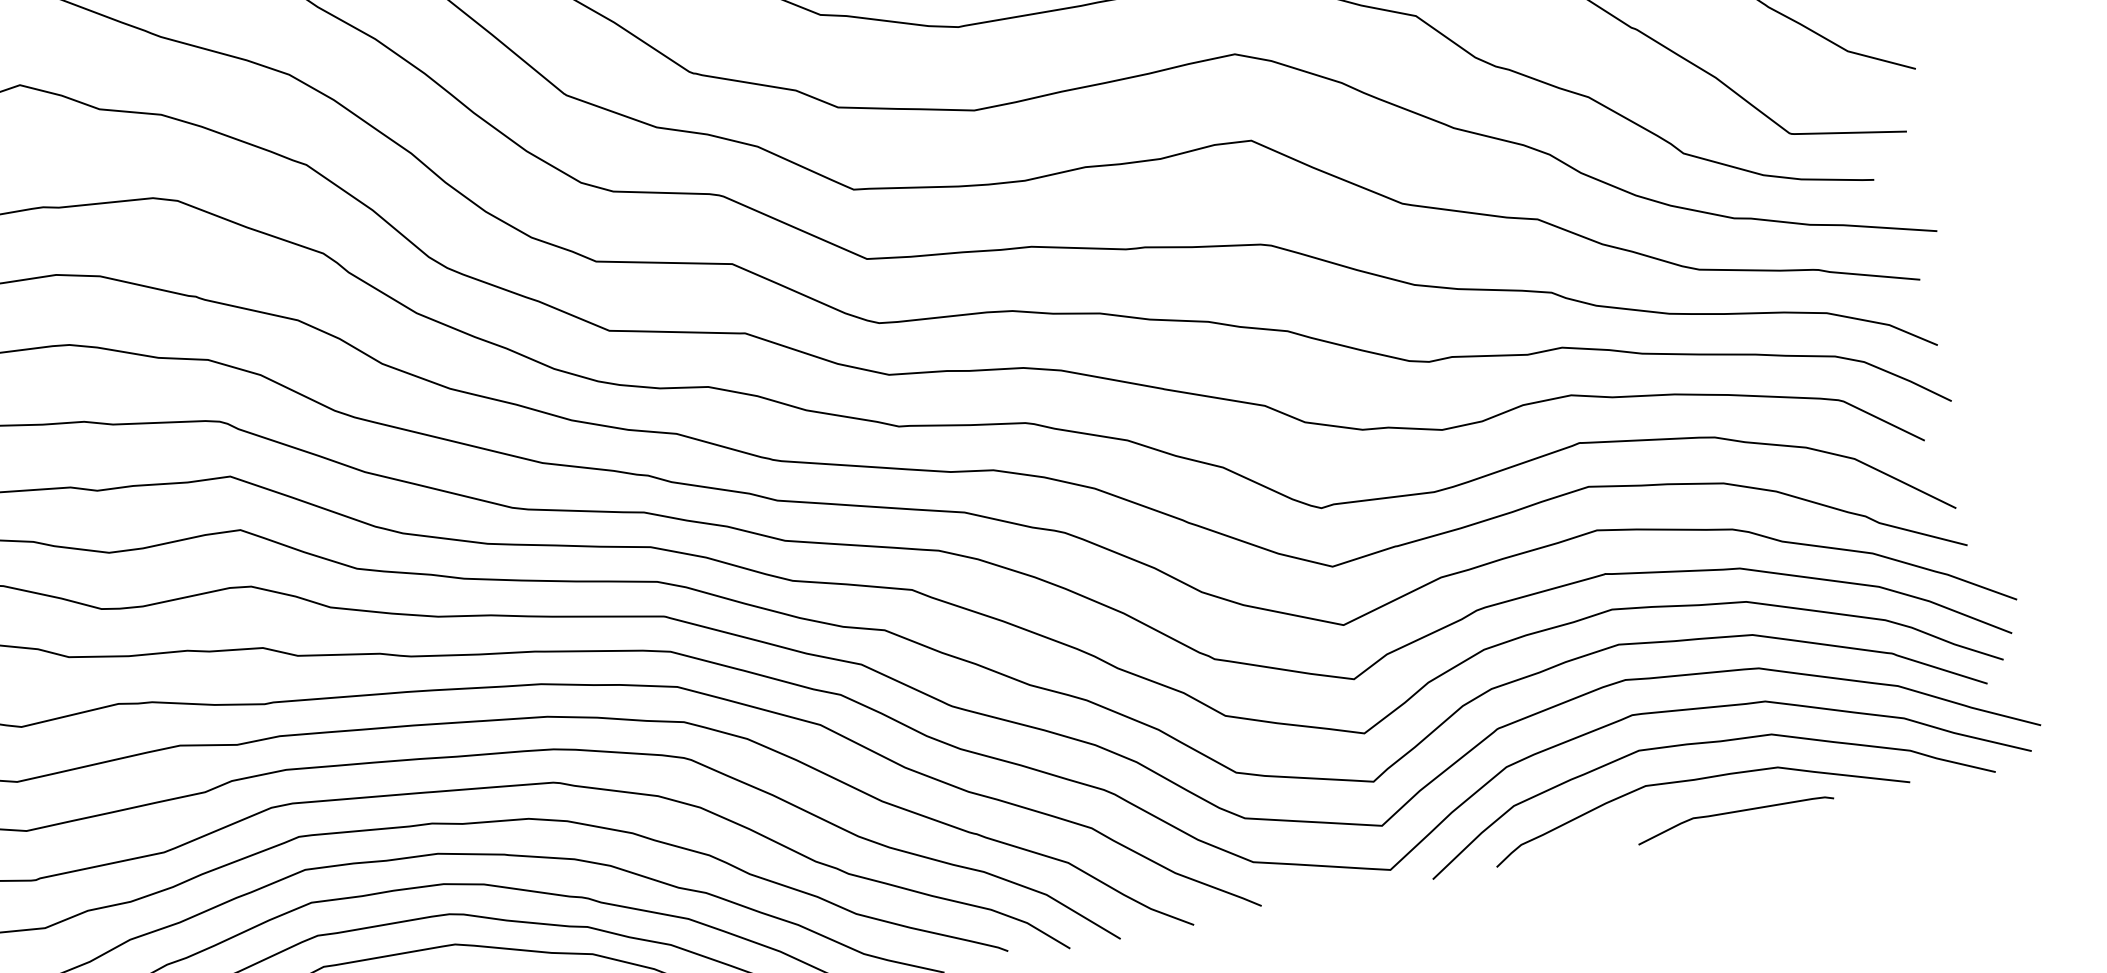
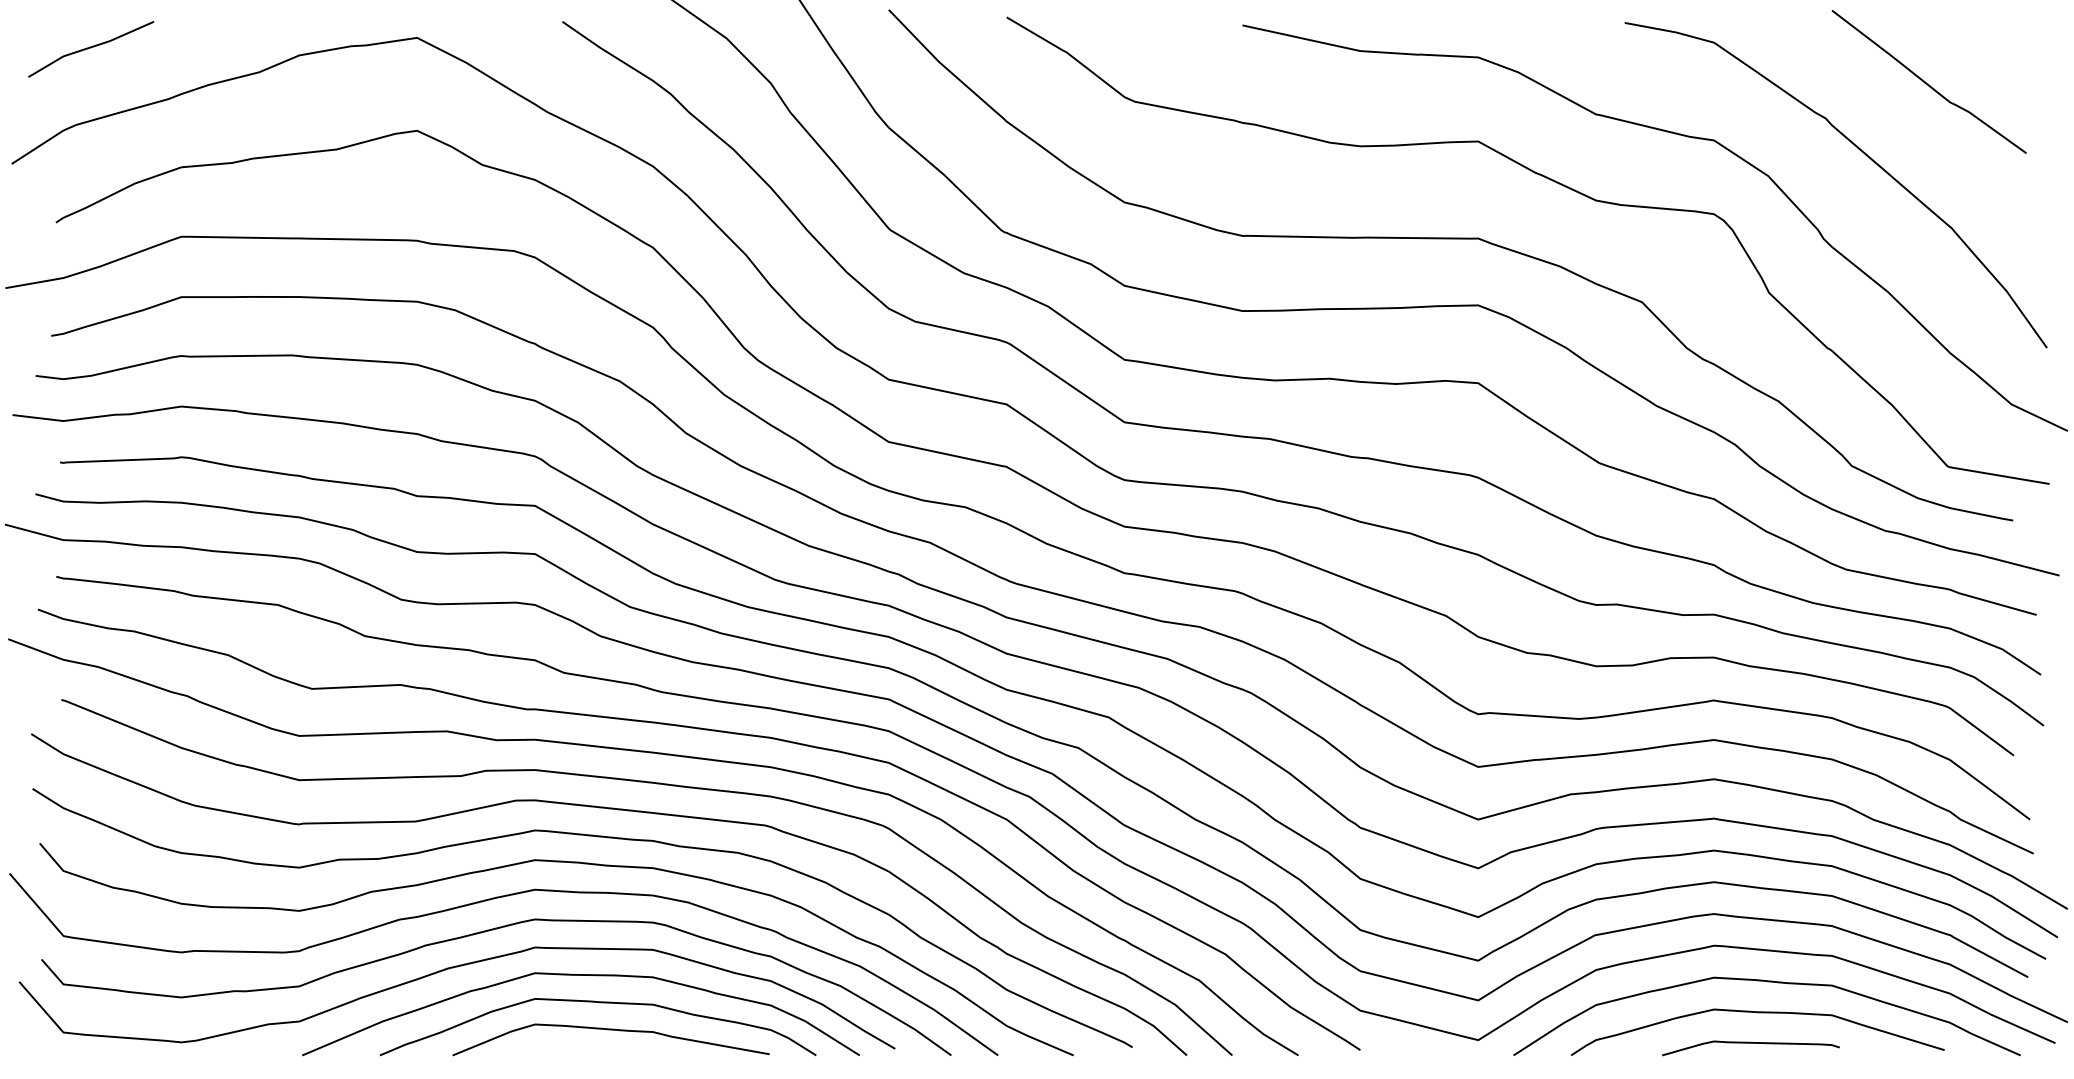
curve: (1734, 812) -> (1750, 1043), moved

